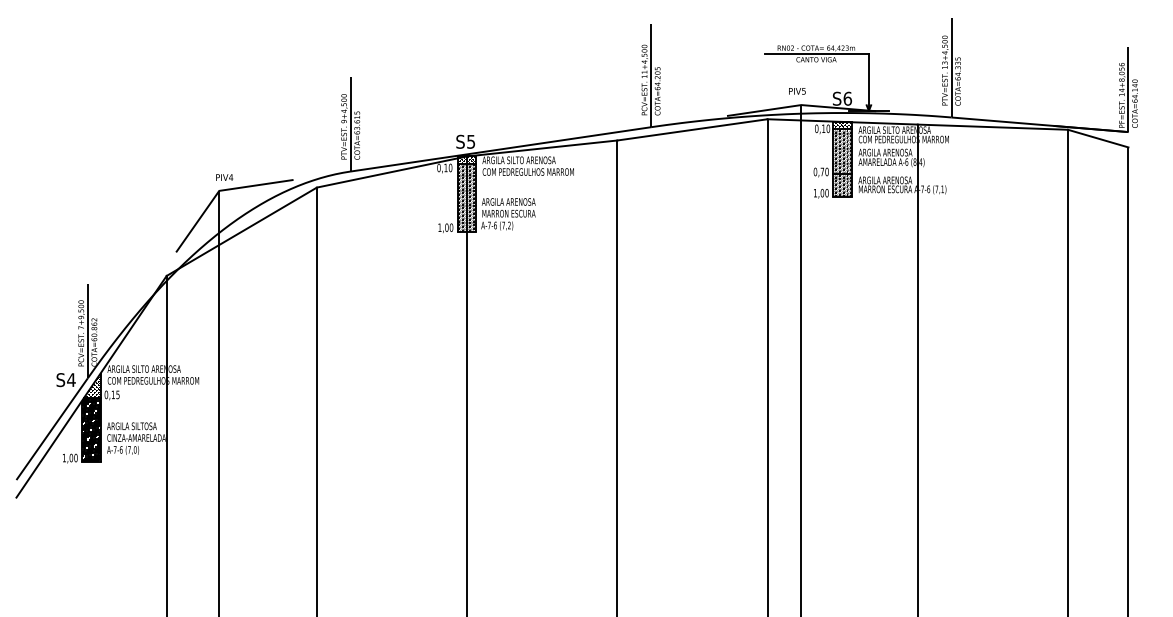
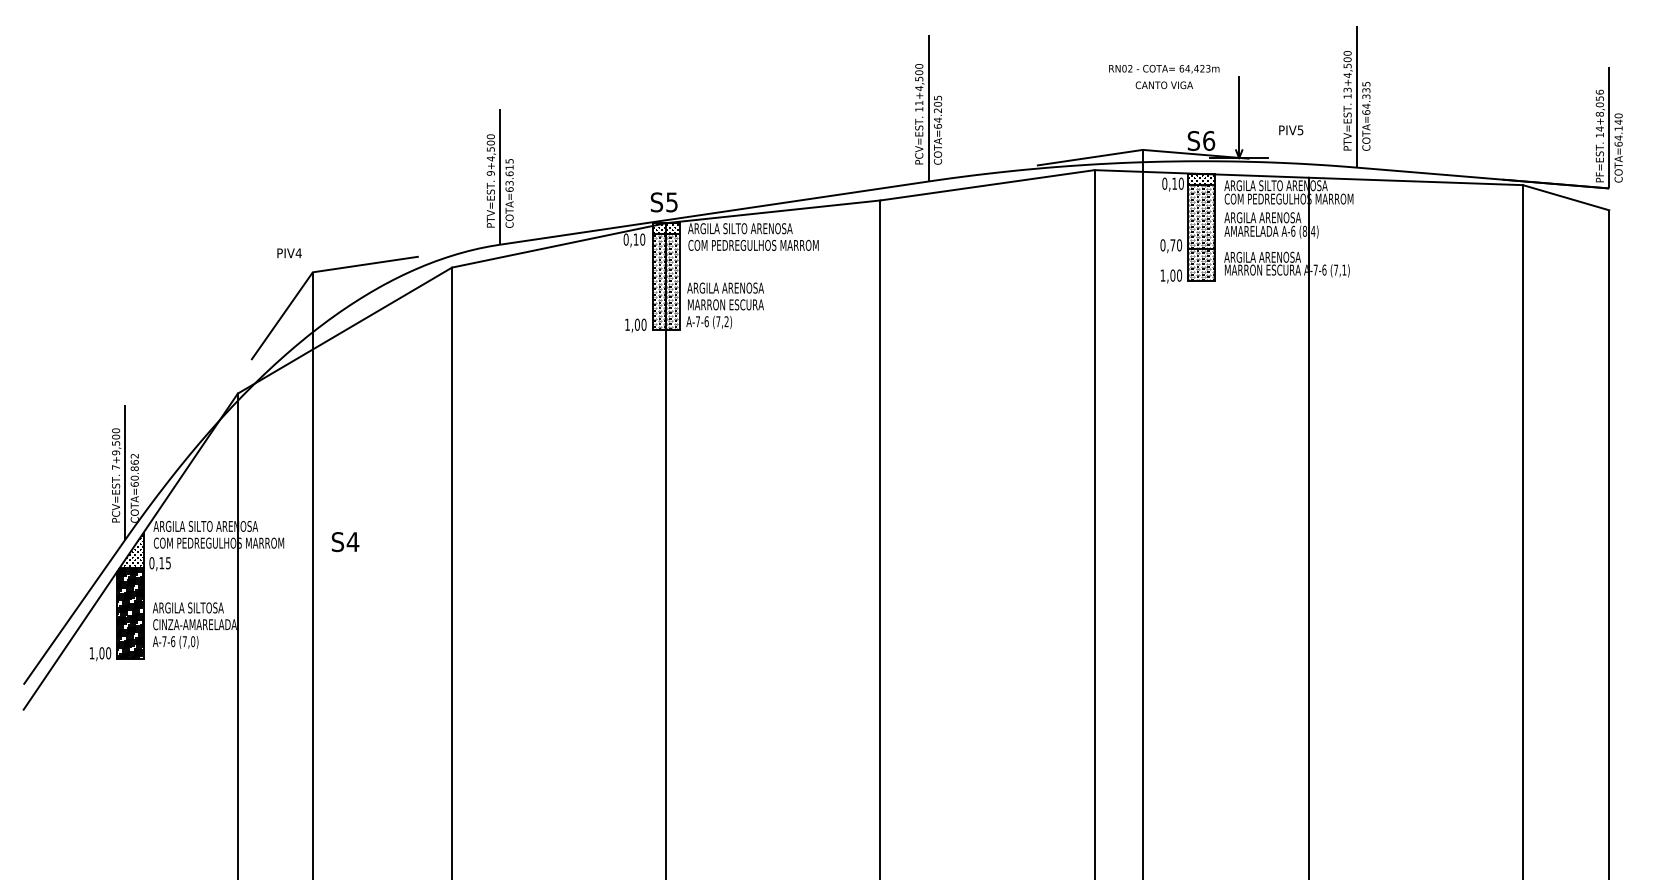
line: (816, 53) -> (1164, 76), removed
text: (797, 91) -> (1291, 130), moved
text: (224, 177) -> (289, 252), moved
text: (66, 380) -> (345, 542), moved

